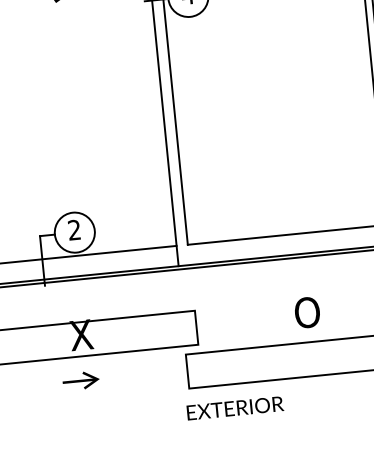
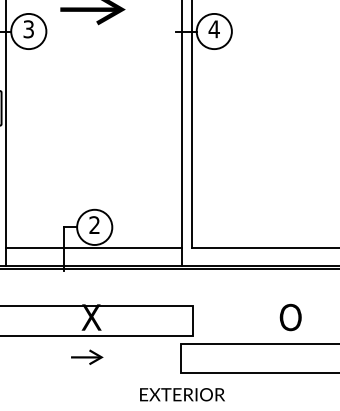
text: (235, 408) -> (182, 394), moved

